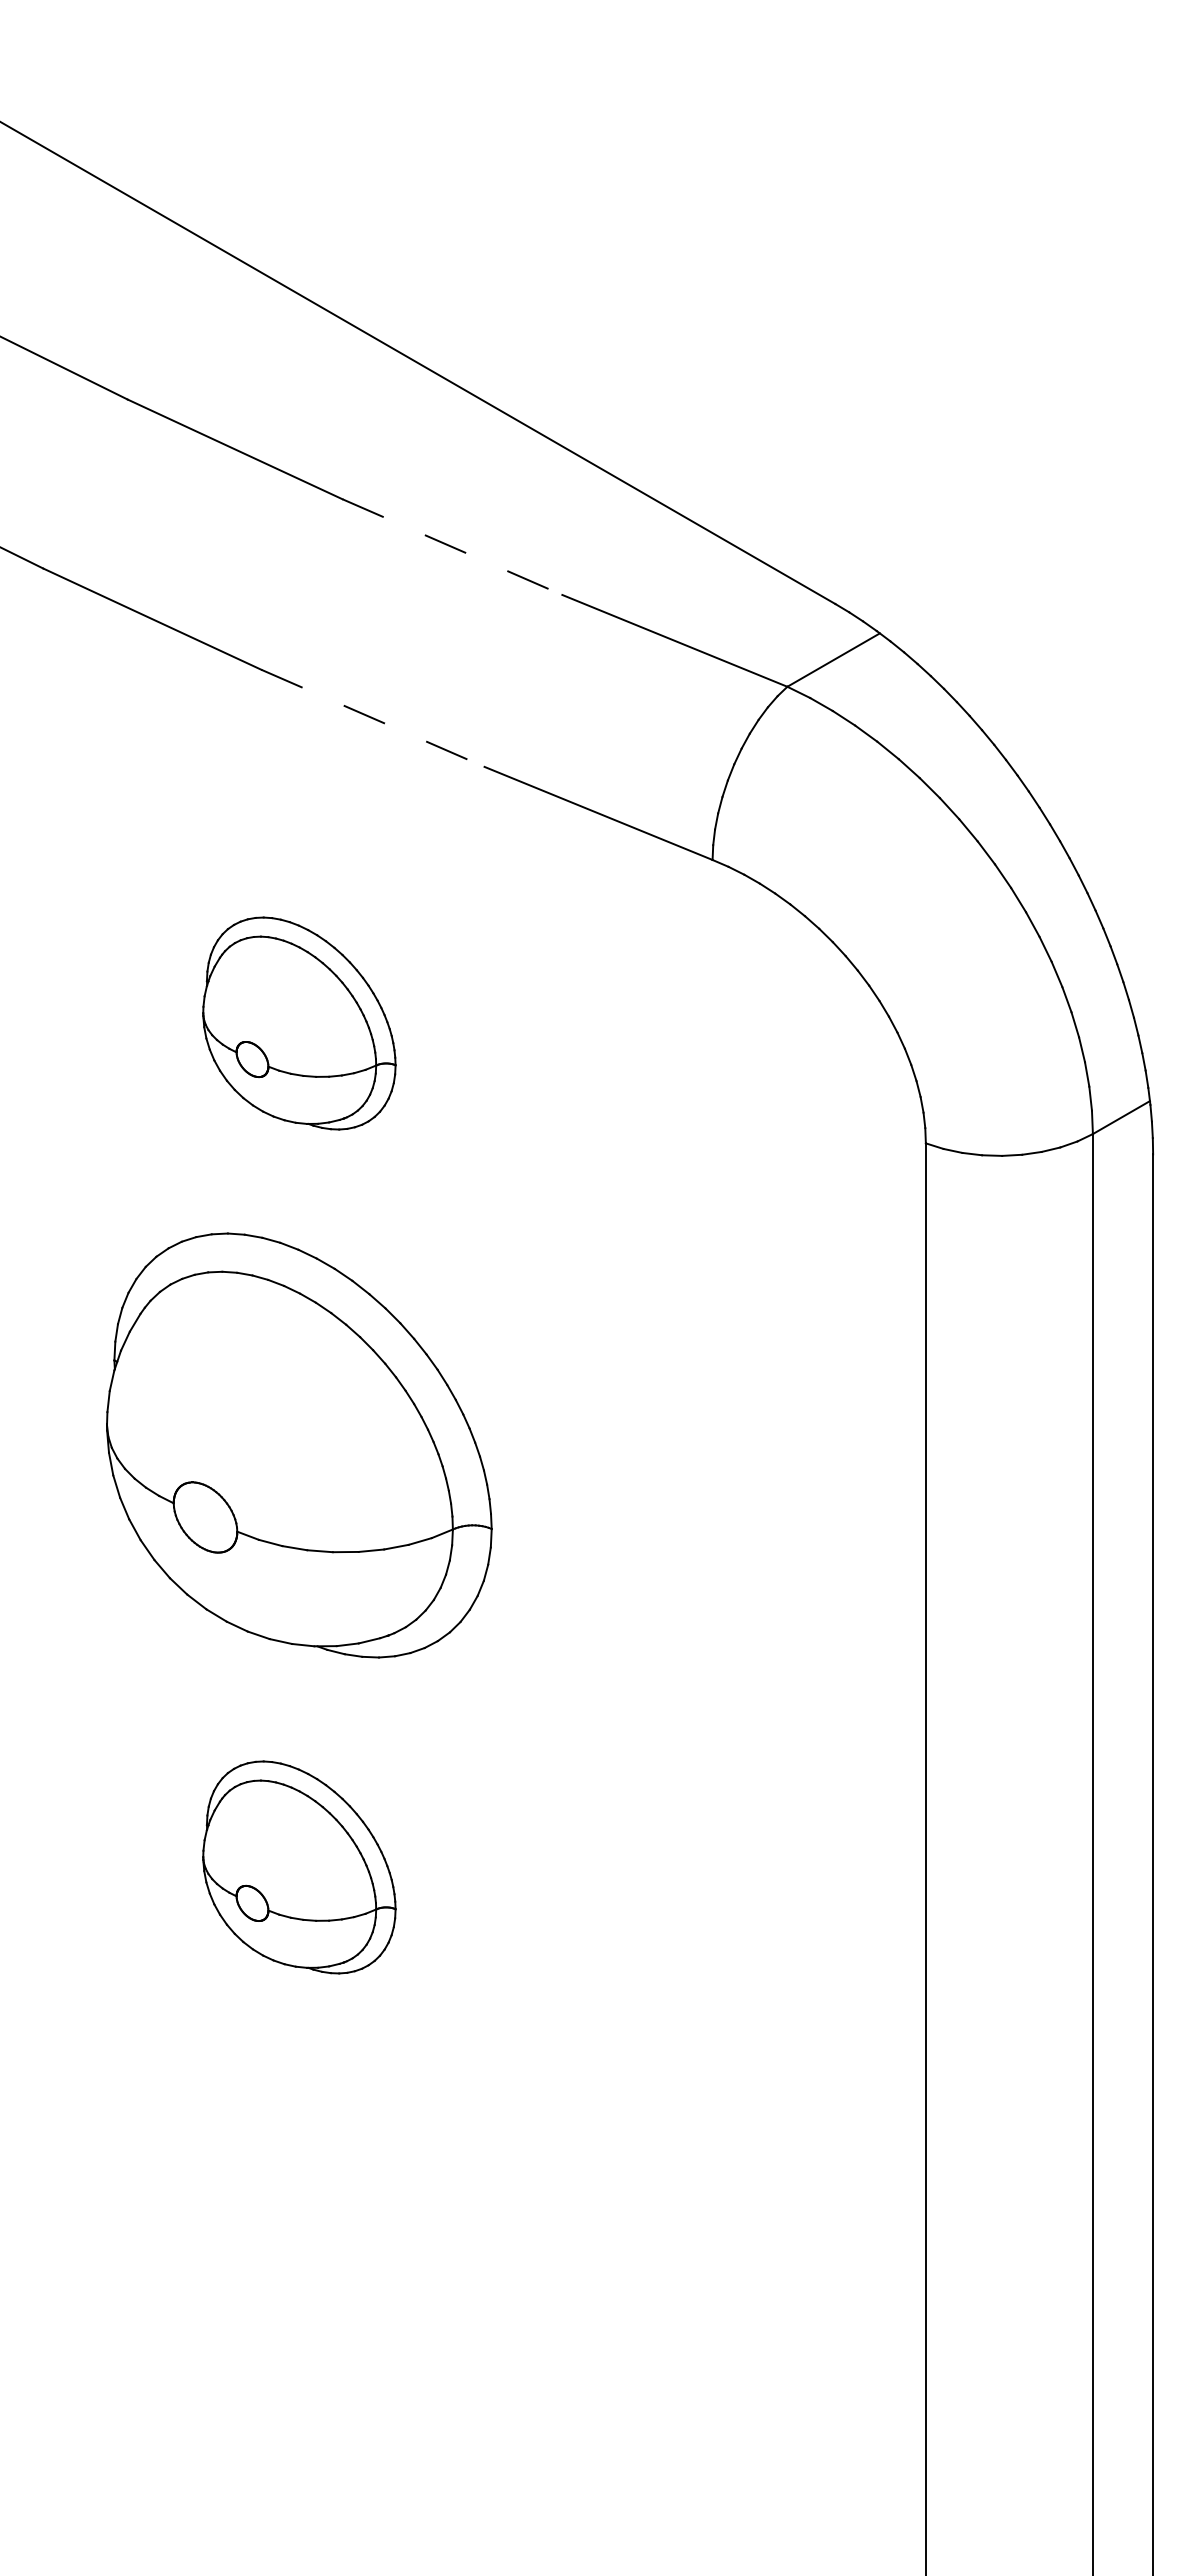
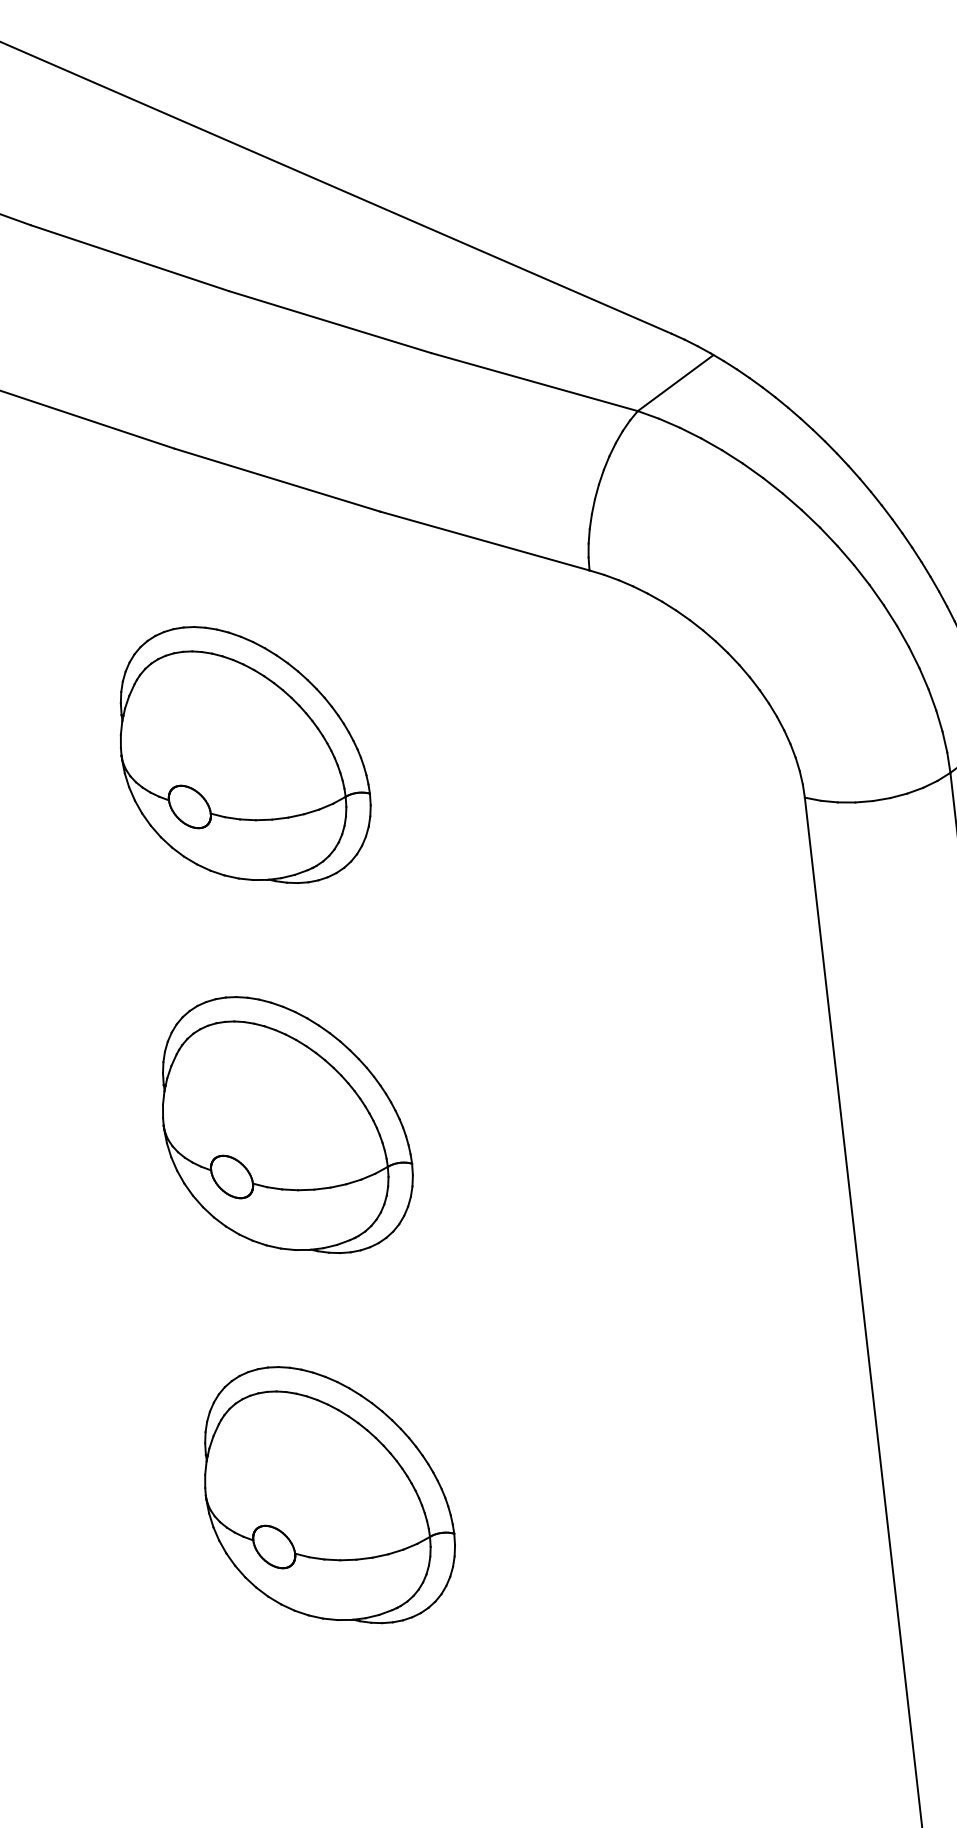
line: (452, 547) -> (330, 322), dashed -> solid
line: (372, 718) -> (277, 480), dashed -> solid
part: (299, 1023) -> (243, 755), size x1.43
part: (299, 1445) -> (285, 1125), size x0.71
part: (299, 1867) -> (327, 1495), size x1.43

